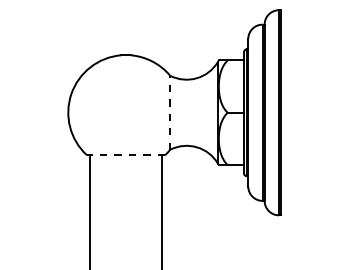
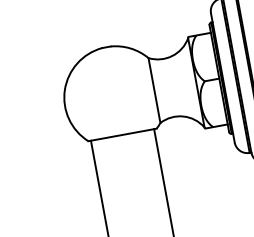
line: (170, 112) -> (154, 90), dashed -> solid
line: (125, 155) -> (122, 135), dashed -> solid

